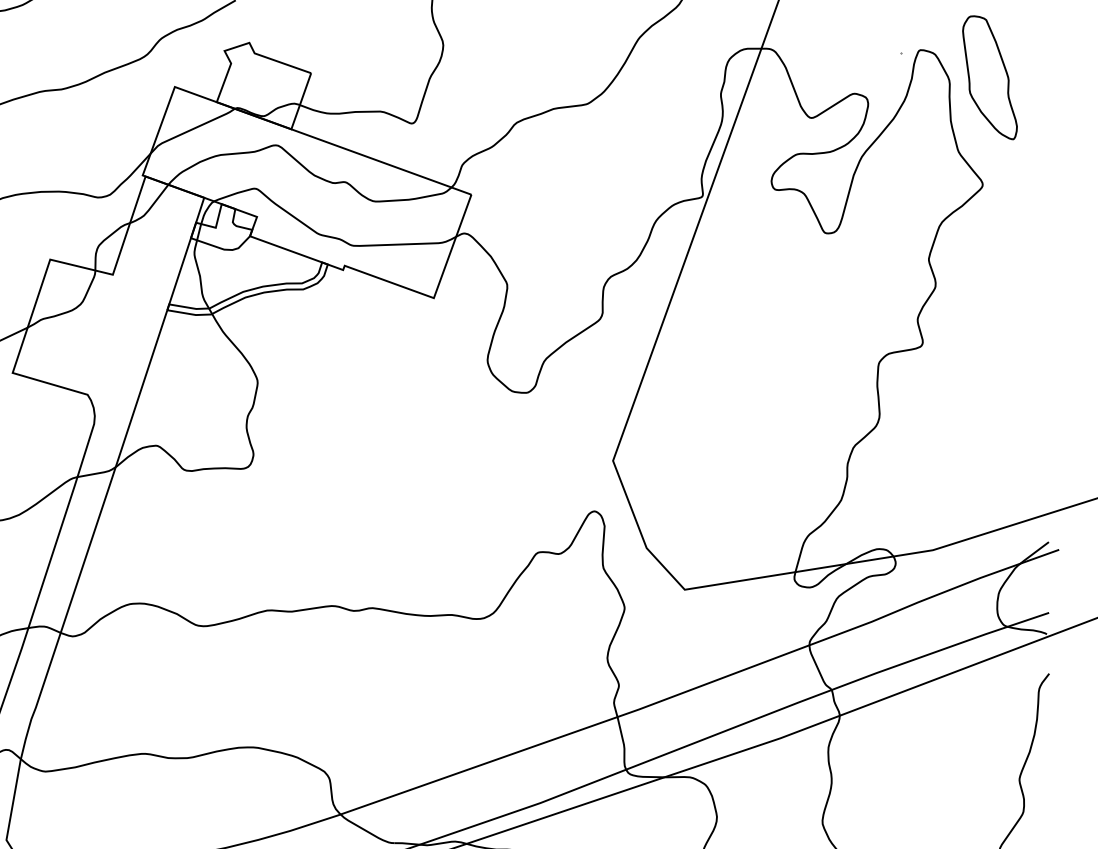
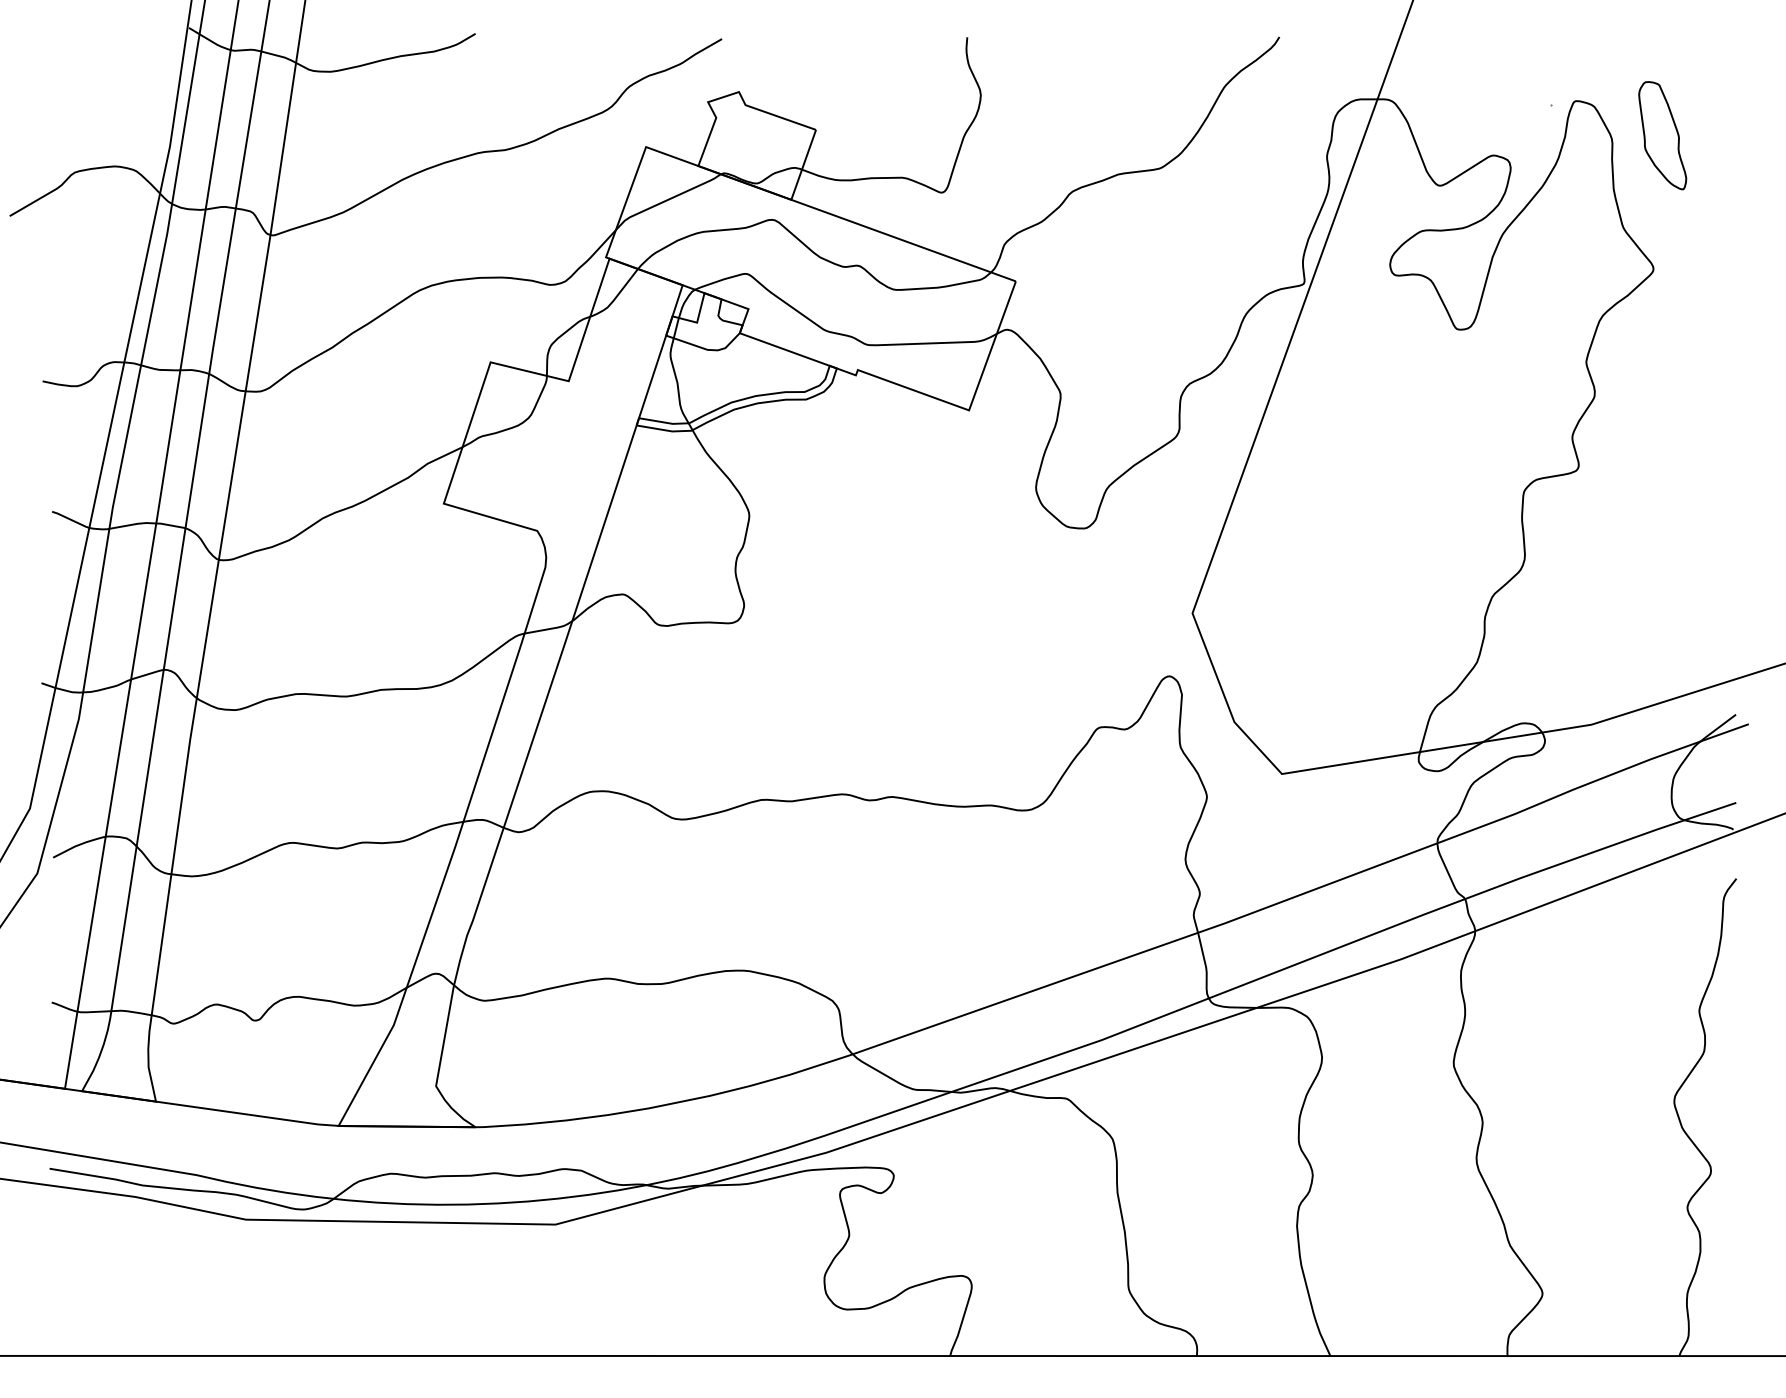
part: (989, 77) -> (1662, 135), size x0.7

